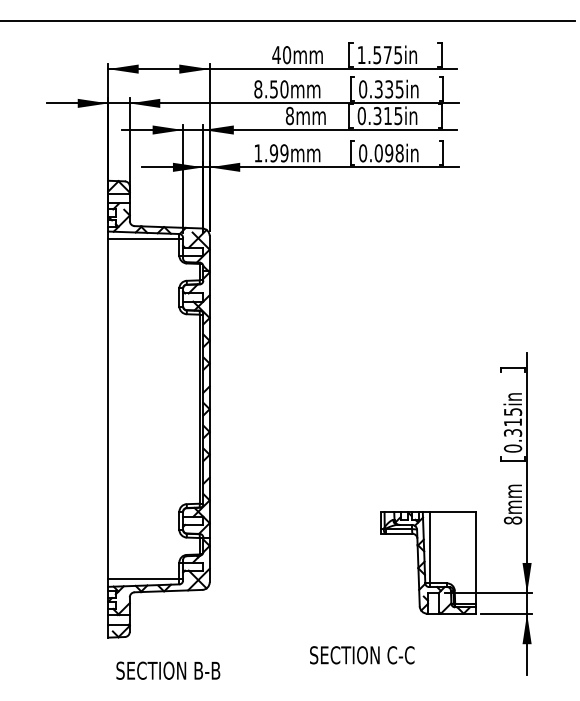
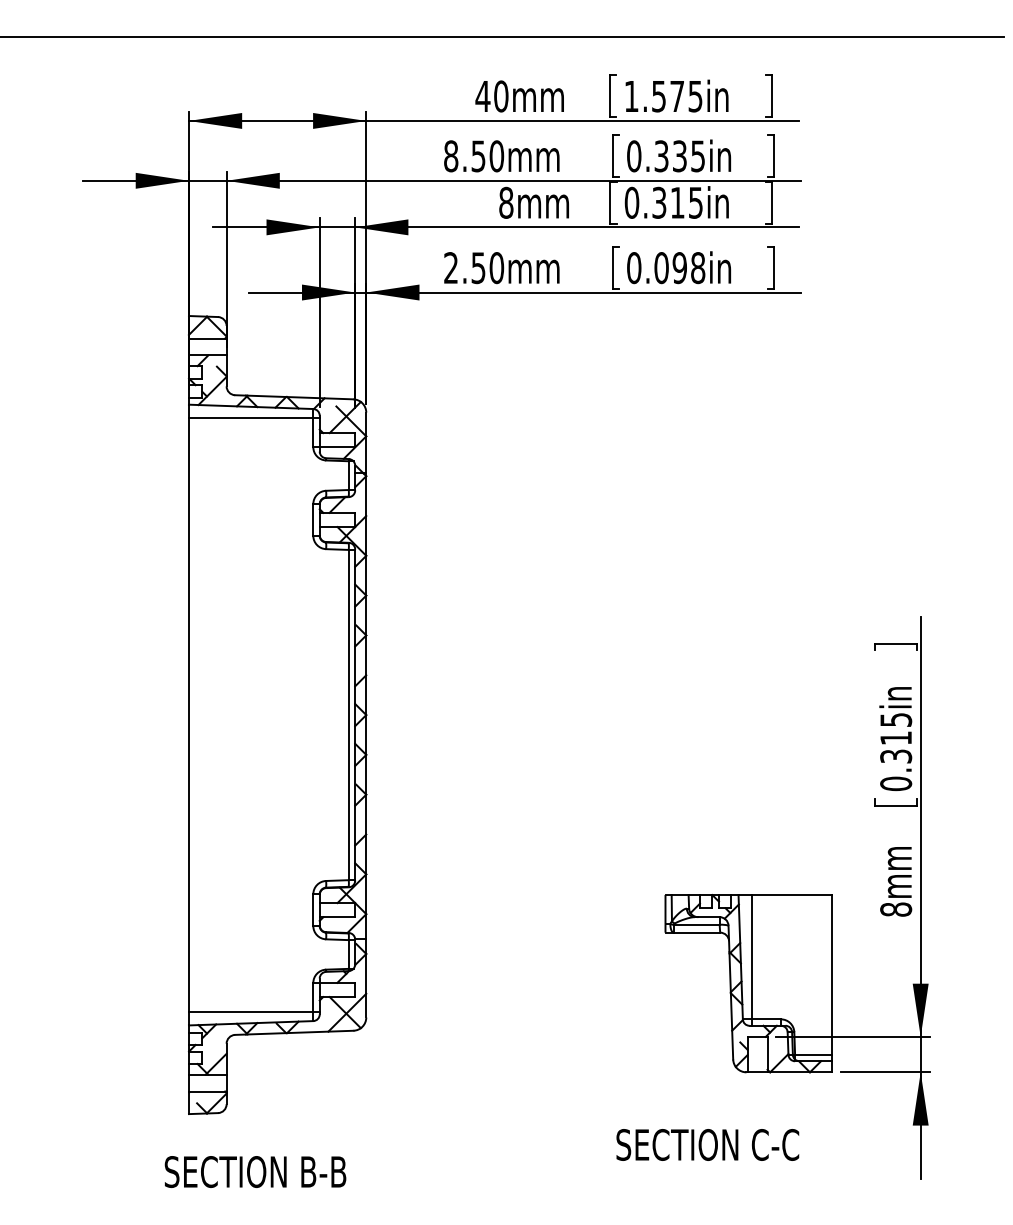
text: (271, 153) -> (474, 268), 1.99mm -> 2.50mm
text: (362, 655) -> (708, 1145), moved
text: (168, 670) -> (255, 1171), moved

